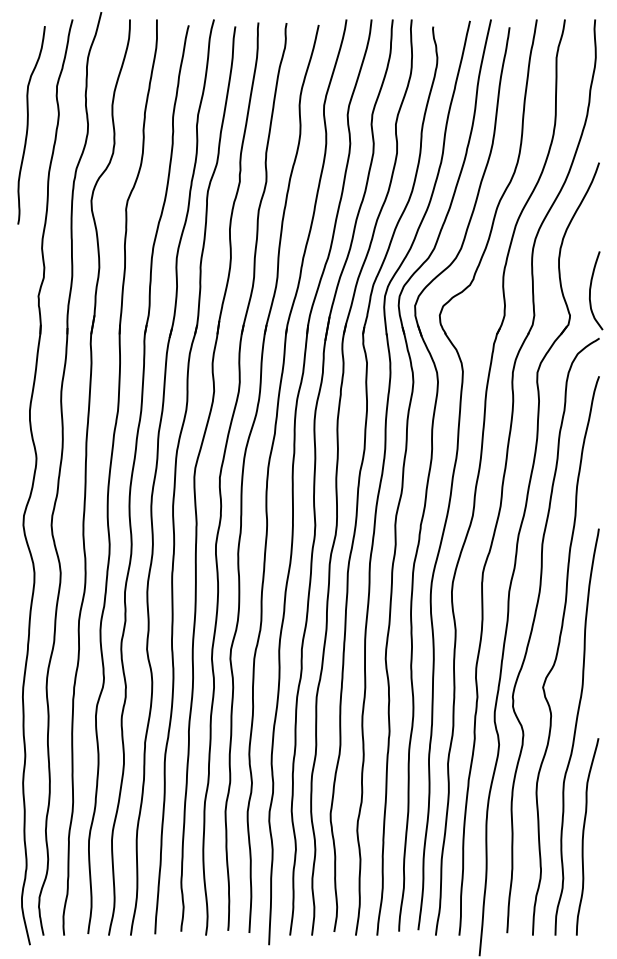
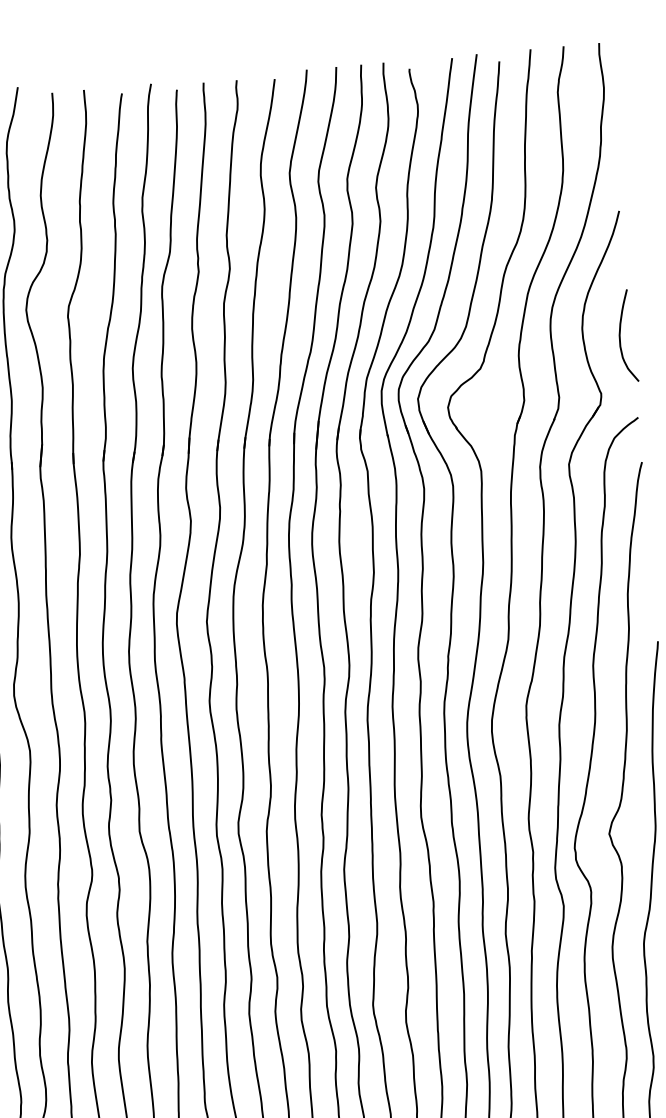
curve: (591, 288) -> (621, 333), moved

